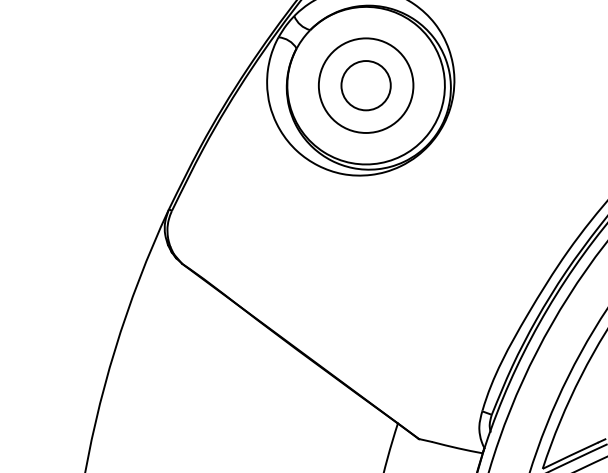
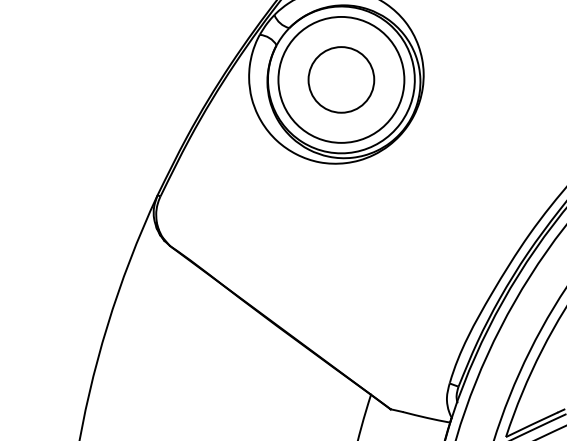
circle: (365, 85) -> (340, 79), size x1.43
circle: (365, 85) -> (340, 79), size x1.43

